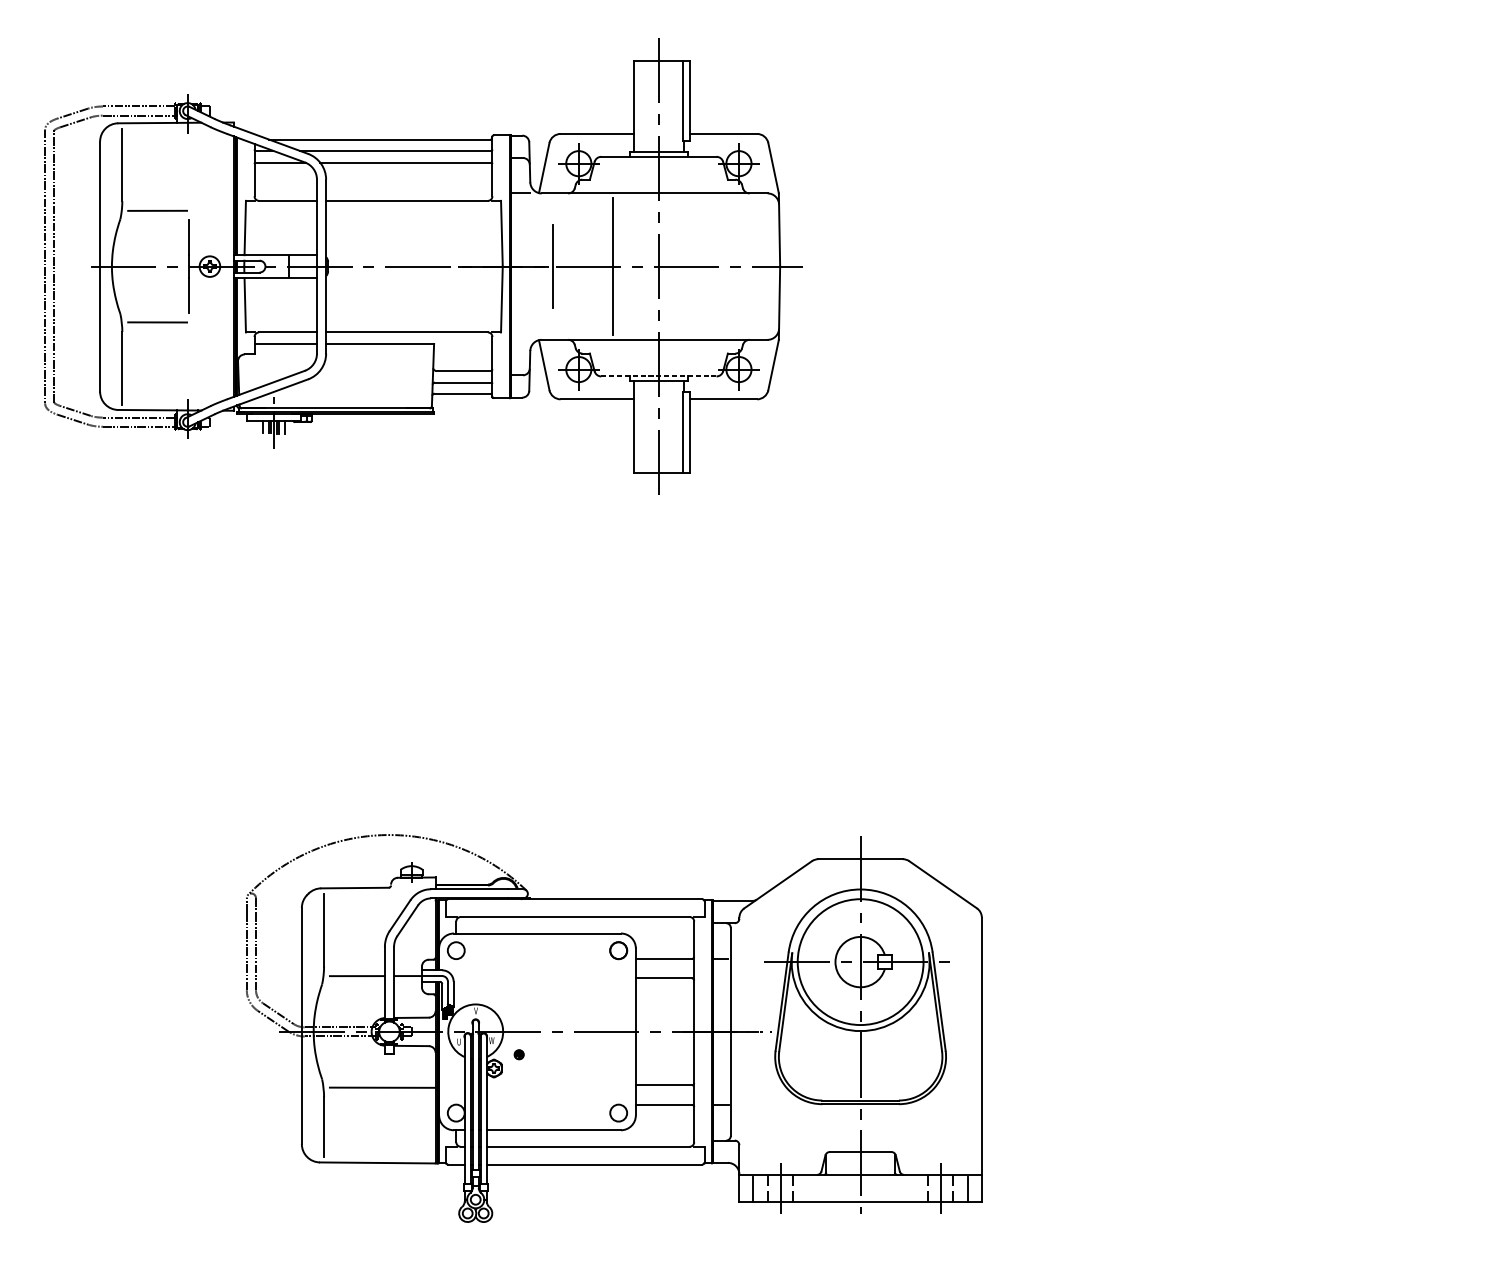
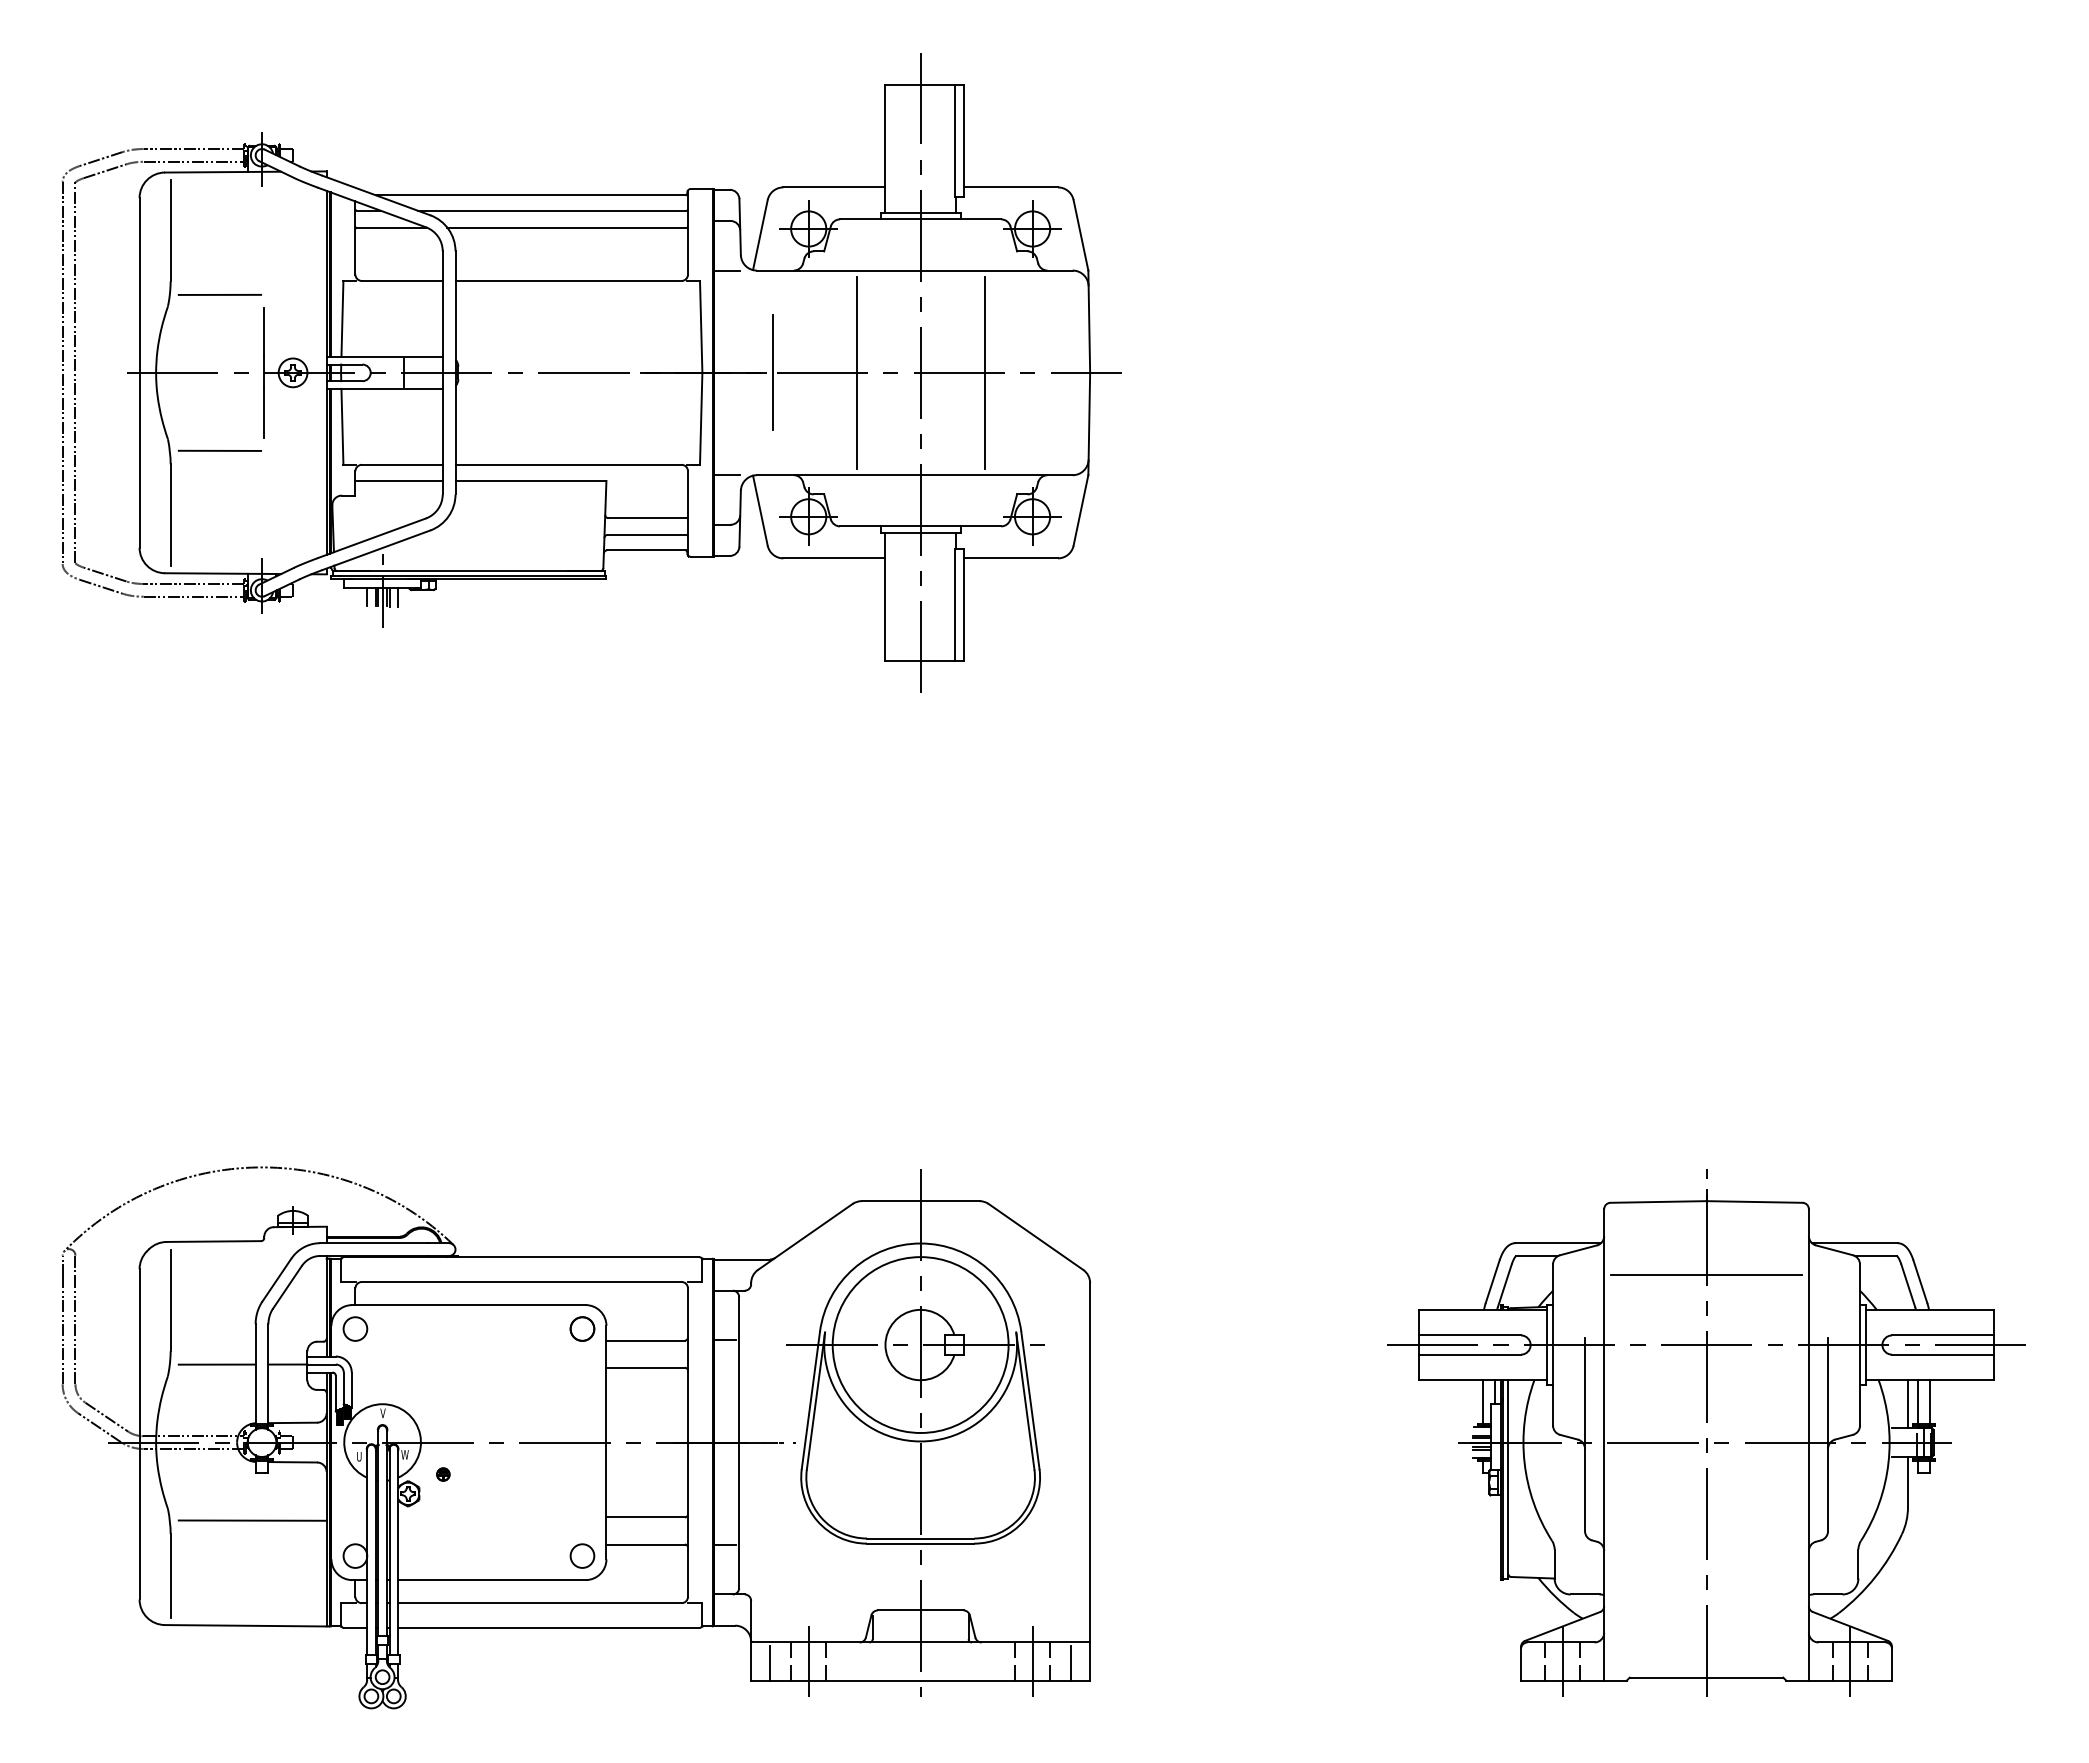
line: (704, 266) -> (984, 372), added
line: (520, 340) -> (726, 475), added
line: (658, 376) -> (920, 526), dashed -> solid
part: (1221, 1024) -> (1706, 1432), added
part: (613, 1028) -> (575, 1437), moved

